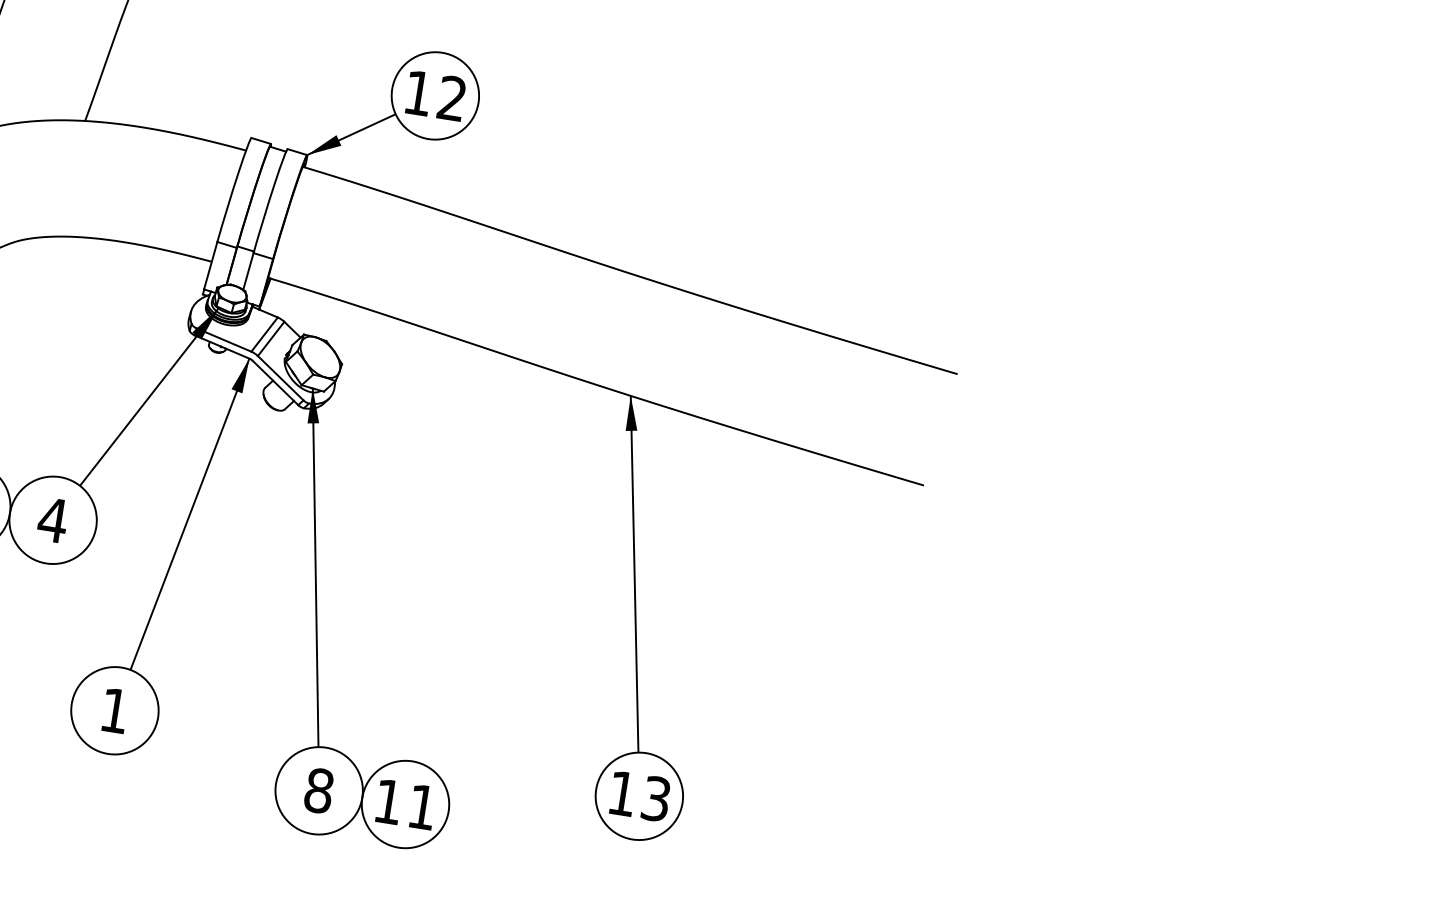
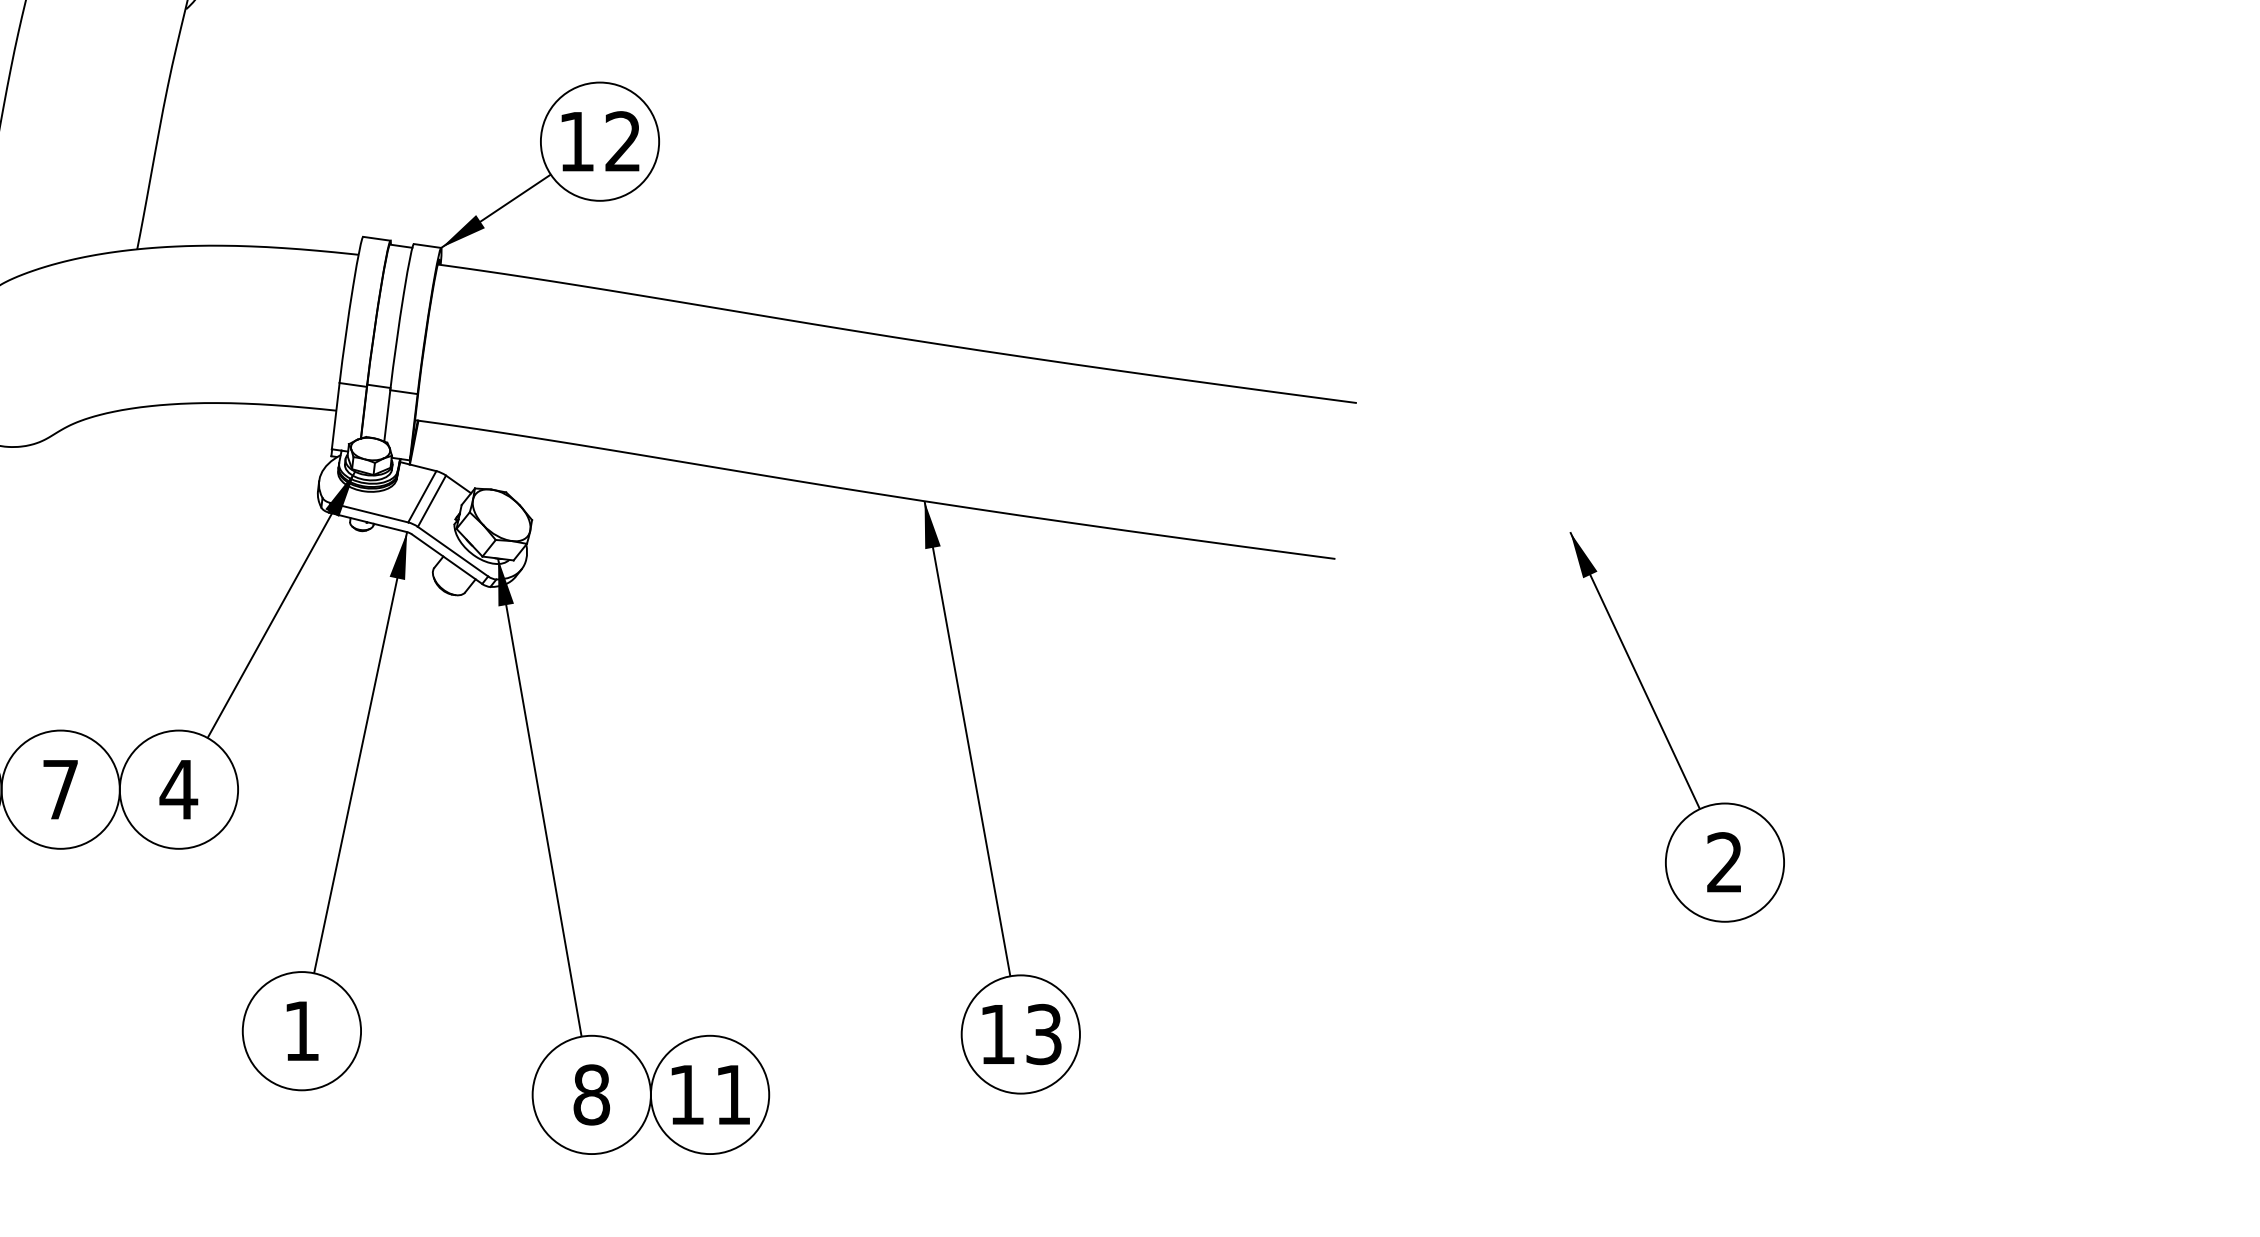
part: (1144, 650) -> (1665, 732), added

